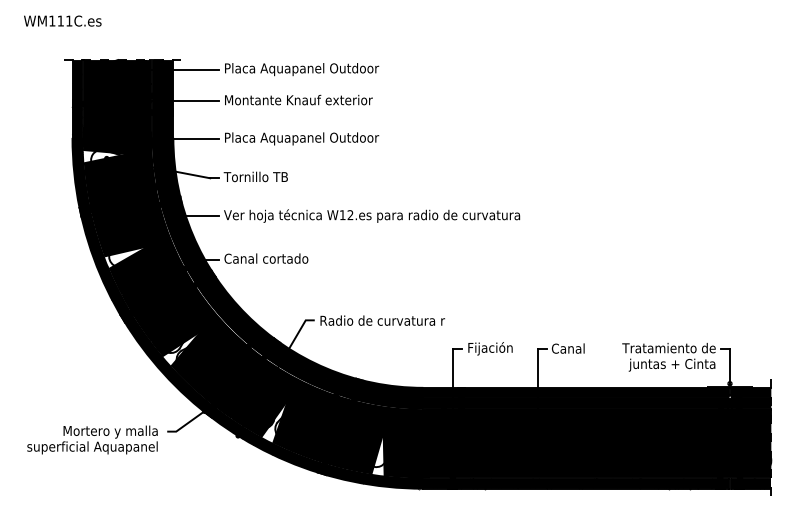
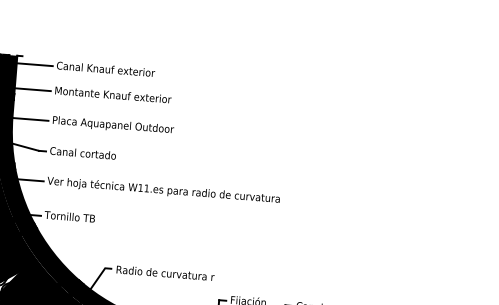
text: (301, 69) -> (117, 71), Placa Aquapanel Outdoor -> Canal Knauf exterior
text: (265, 176) -> (82, 152), Tornillo TB -> Canal cortado
text: (350, 214) -> (146, 187), W12.es -> W11.es
text: (265, 258) -> (77, 217), Canal cortado -> Tornillo TB

